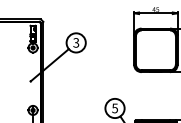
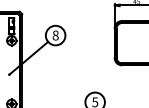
text: (76, 42) -> (55, 35), 3 -> 8

